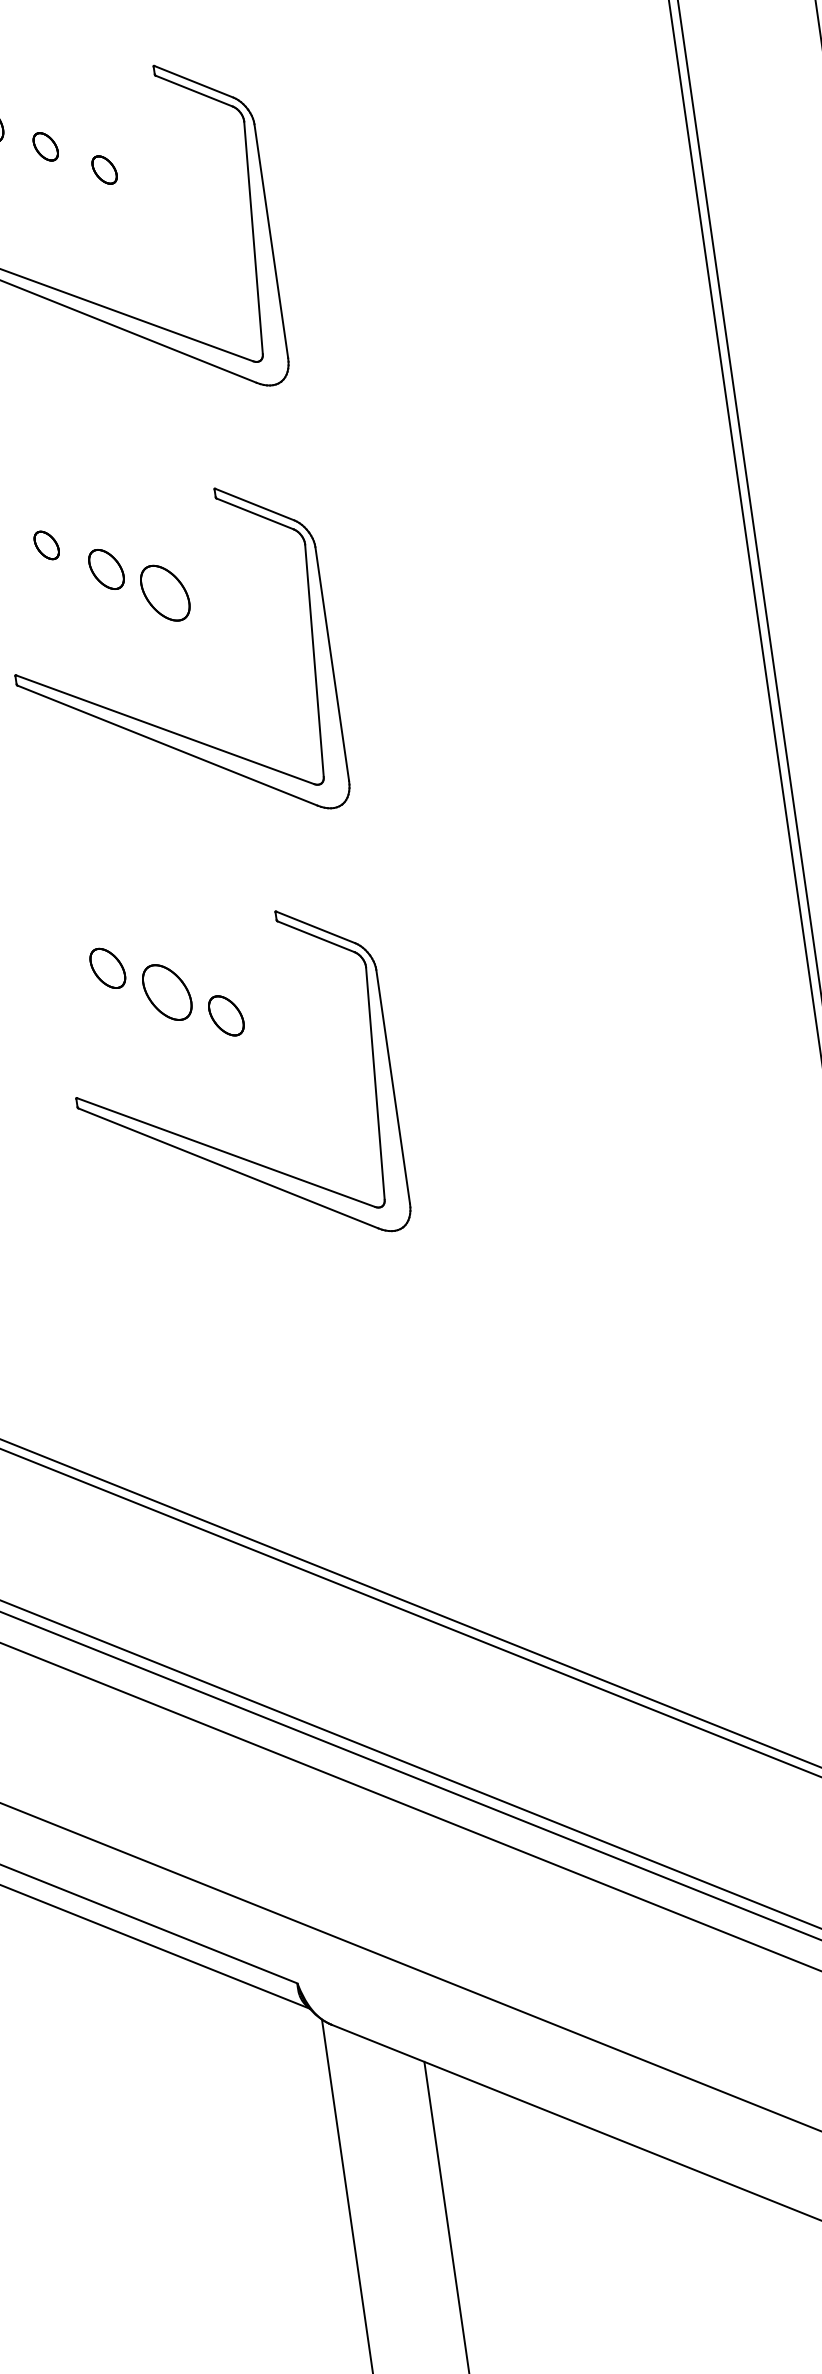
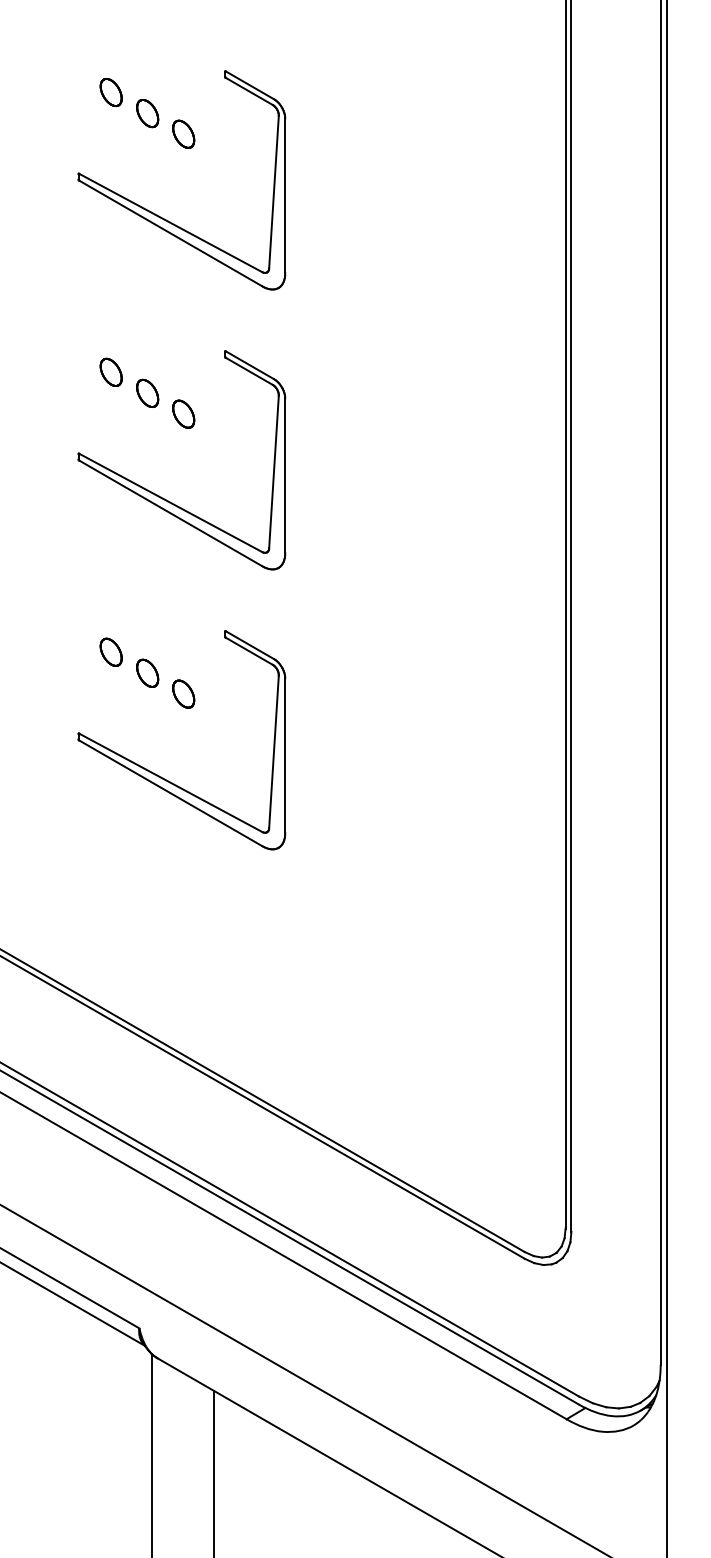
part: (45, 146) -> (147, 113), size x1.43
part: (104, 169) -> (183, 133), size x1.43
part: (45, 544) -> (110, 371), size x1.43
part: (165, 591) -> (183, 413), size x0.71
part: (167, 991) -> (147, 672), size x0.71

